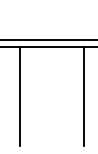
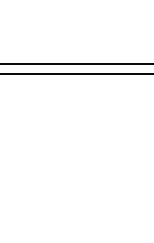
line: (20, 95) -> (32, 150), removed
line: (84, 95) -> (132, 150), removed

